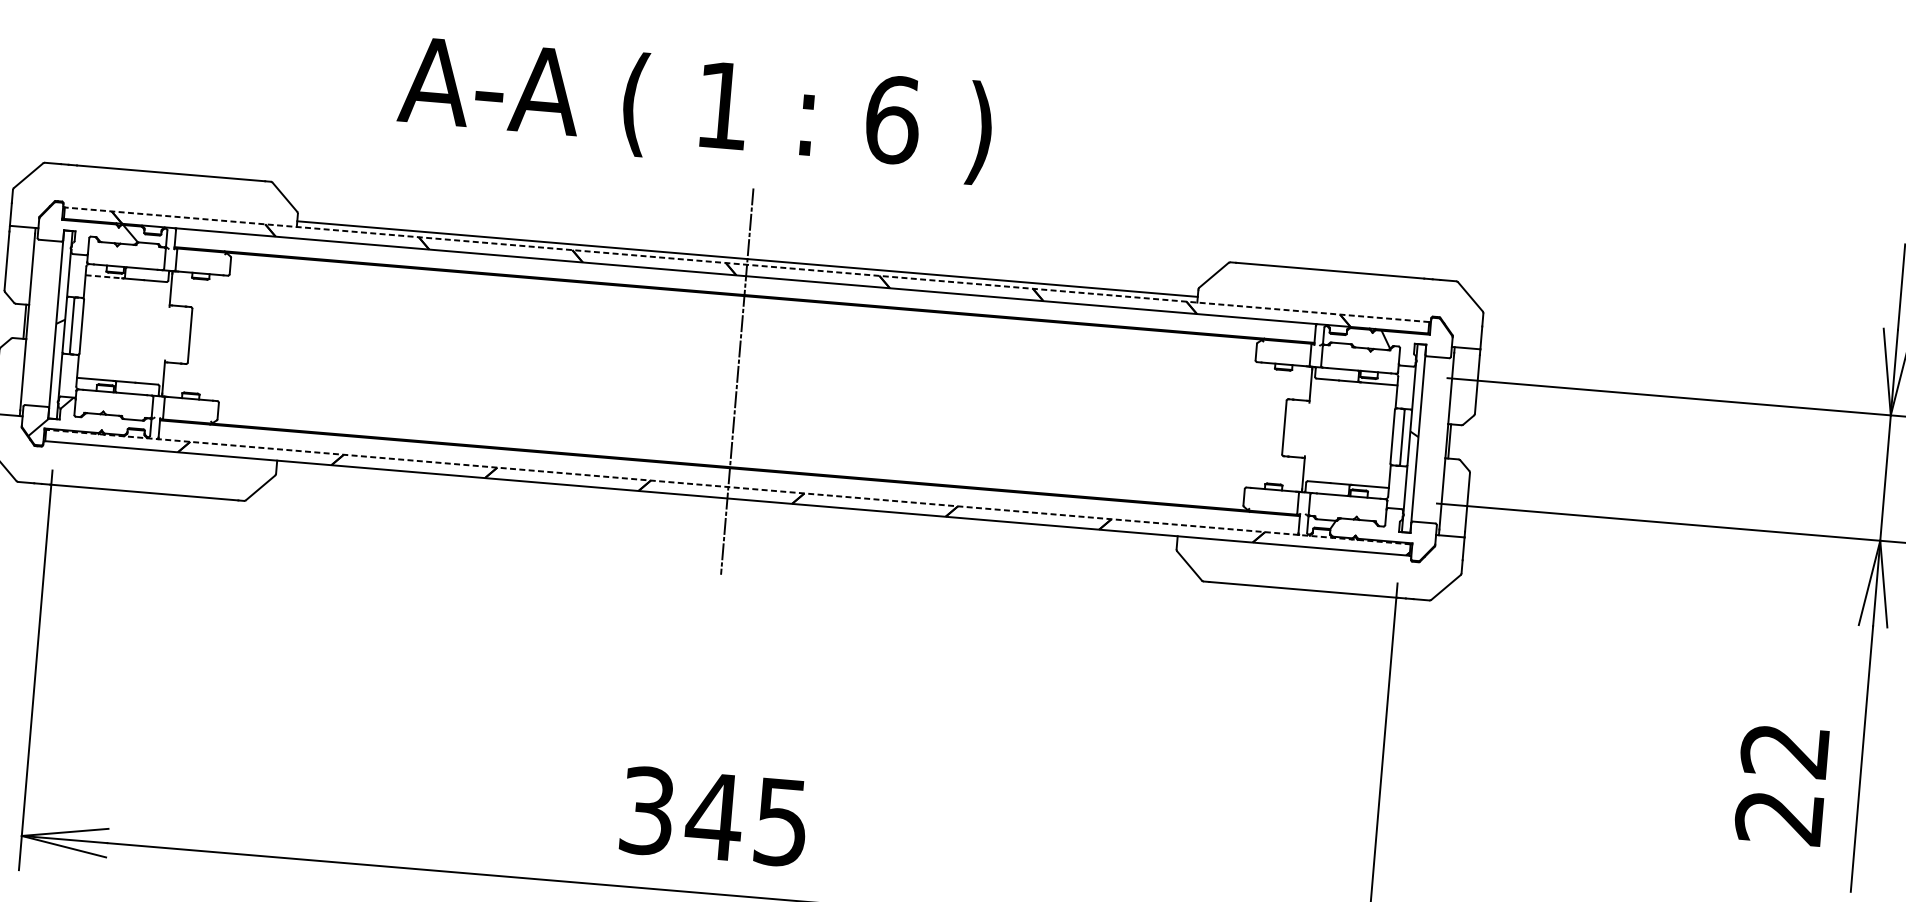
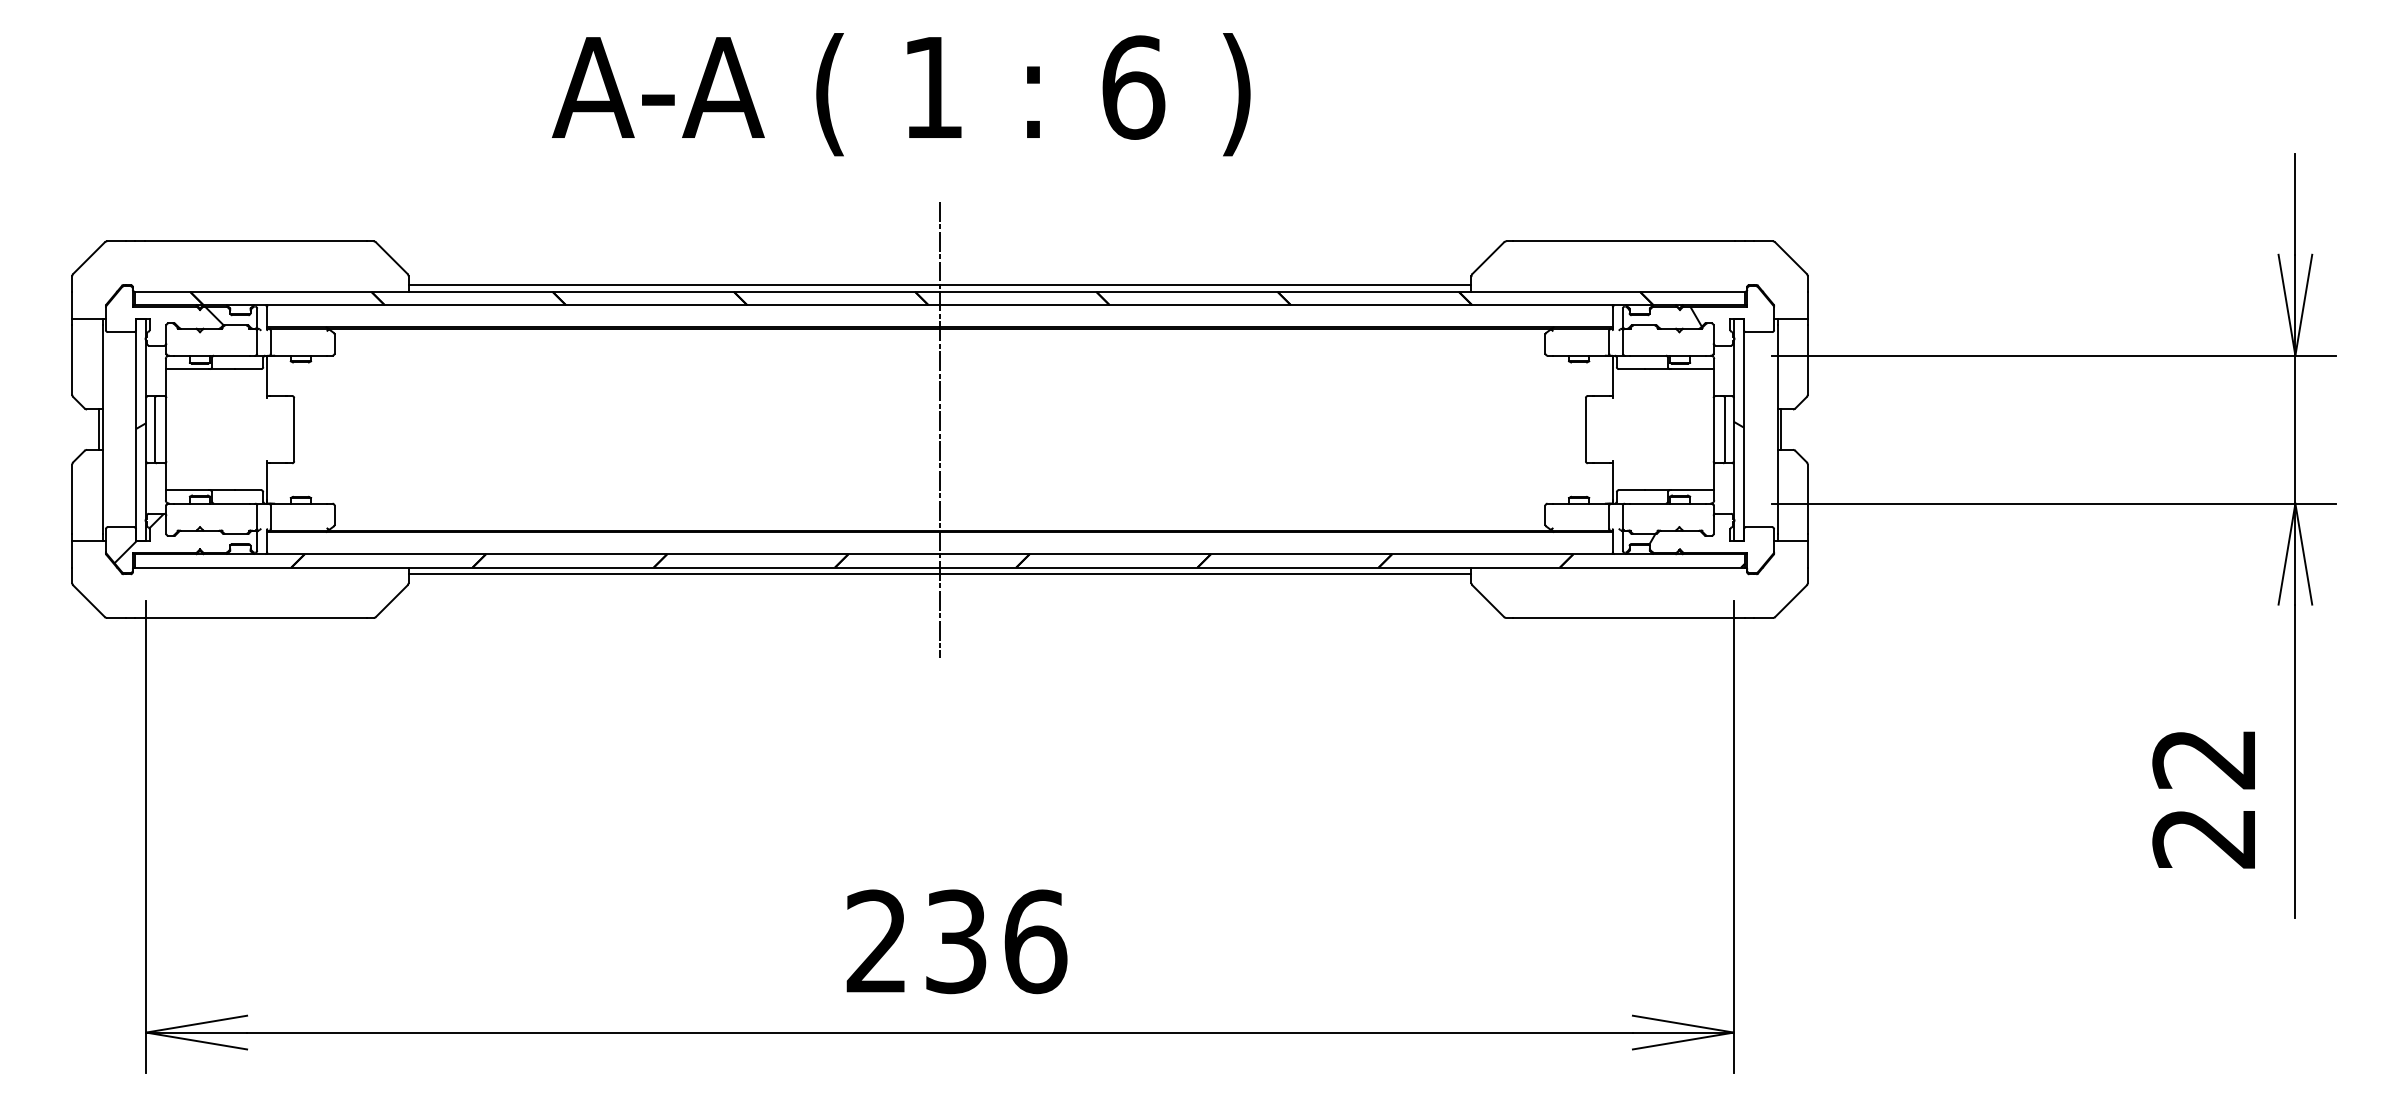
text: (695, 109) -> (901, 94), moved
line: (746, 264) -> (939, 291), dashed -> solid
line: (103, 277) -> (187, 369), dashed -> solid
line: (727, 487) -> (939, 554), dashed -> solid
line: (726, 504) -> (939, 574), added
text: (714, 816) -> (956, 941), 345 -> 236

